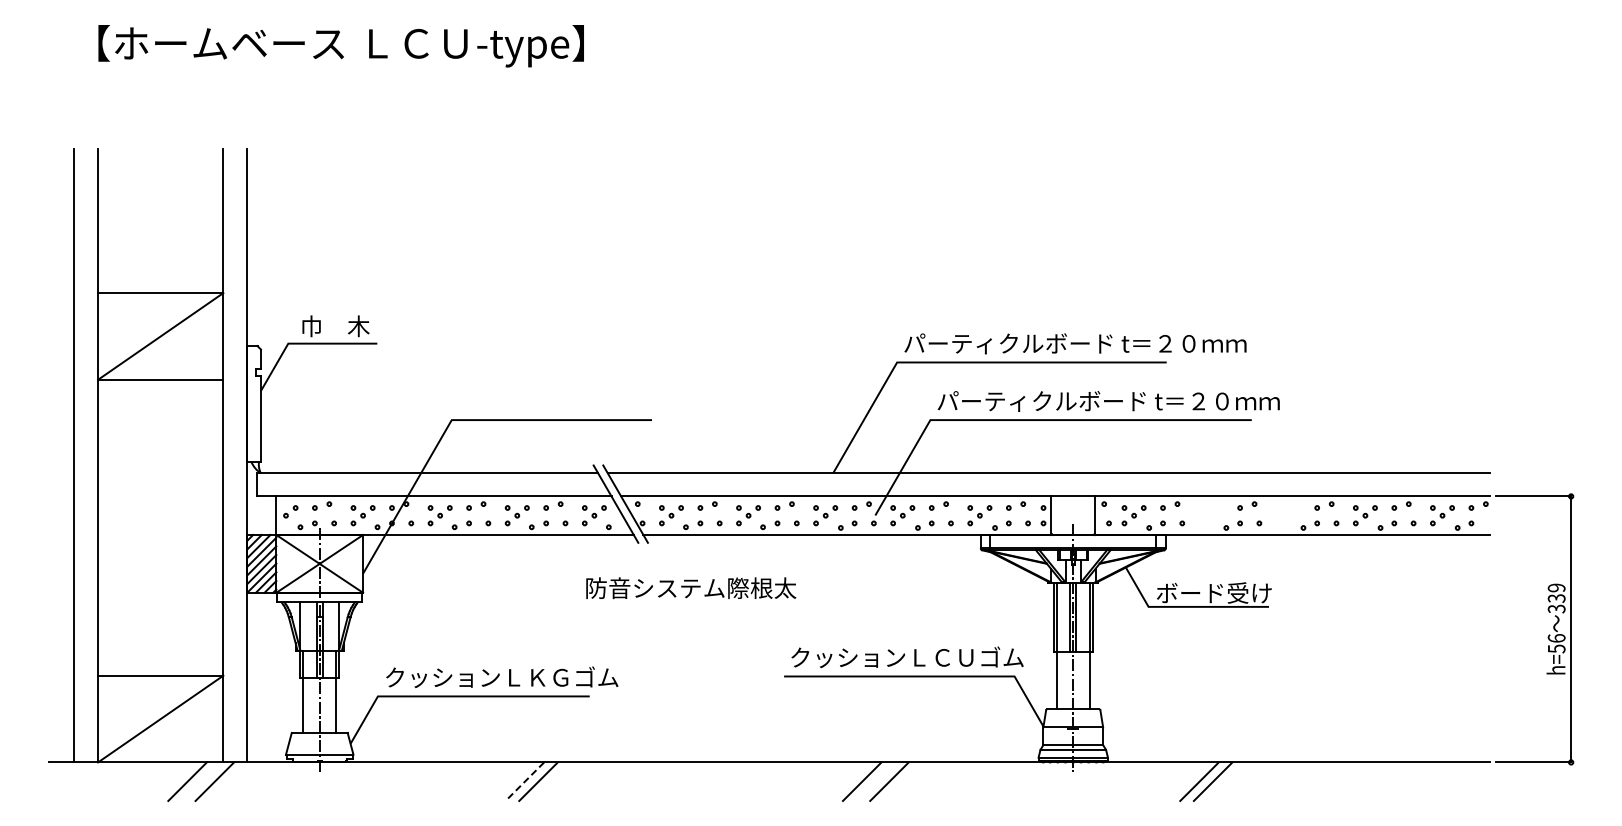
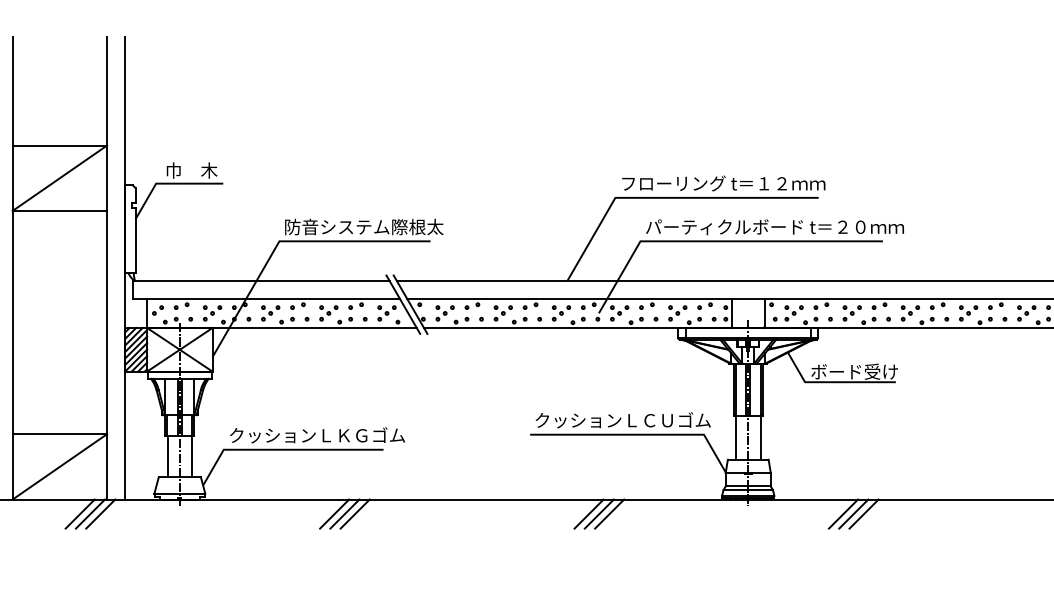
text: (1075, 343) -> (749, 183), パーティクルボード t＝２０ｍｍ -> フローリング t＝１２ｍｍ
part: (1210, 515) -> (851, 313), added
part: (1287, 515) -> (909, 313), added
text: (691, 587) -> (364, 226), moved
line: (200, 781) -> (89, 513), added
line: (551, 781) -> (354, 513), added
line: (875, 781) -> (599, 513), added
line: (1226, 781) -> (863, 513), added
line: (524, 782) -> (334, 514), dashed -> solid

